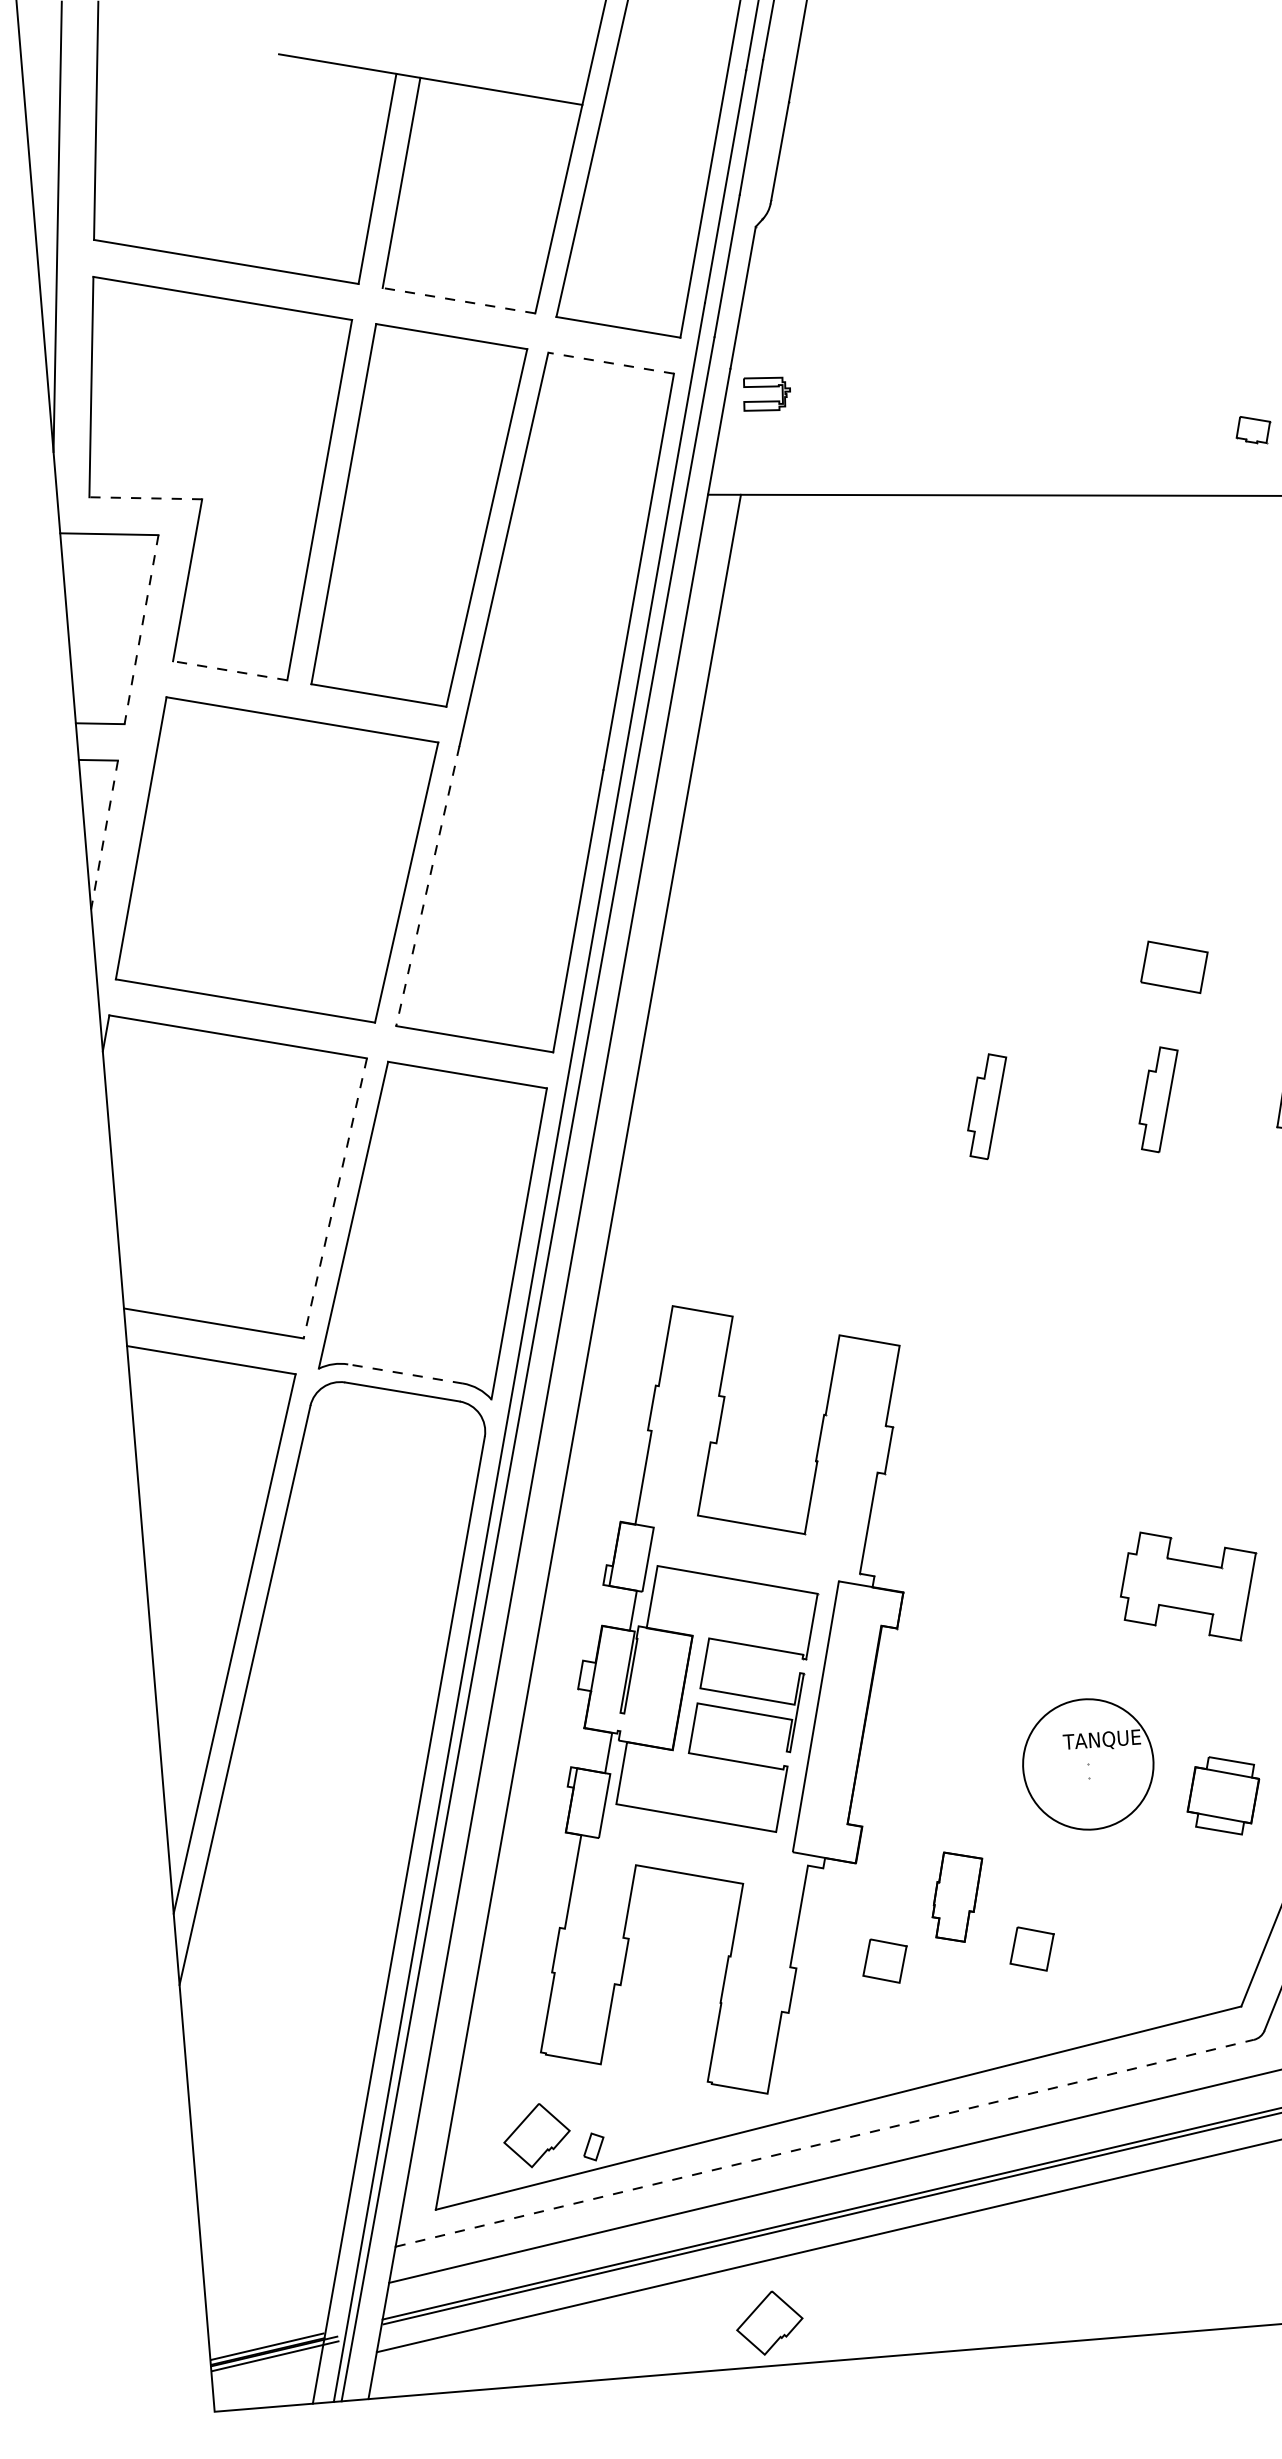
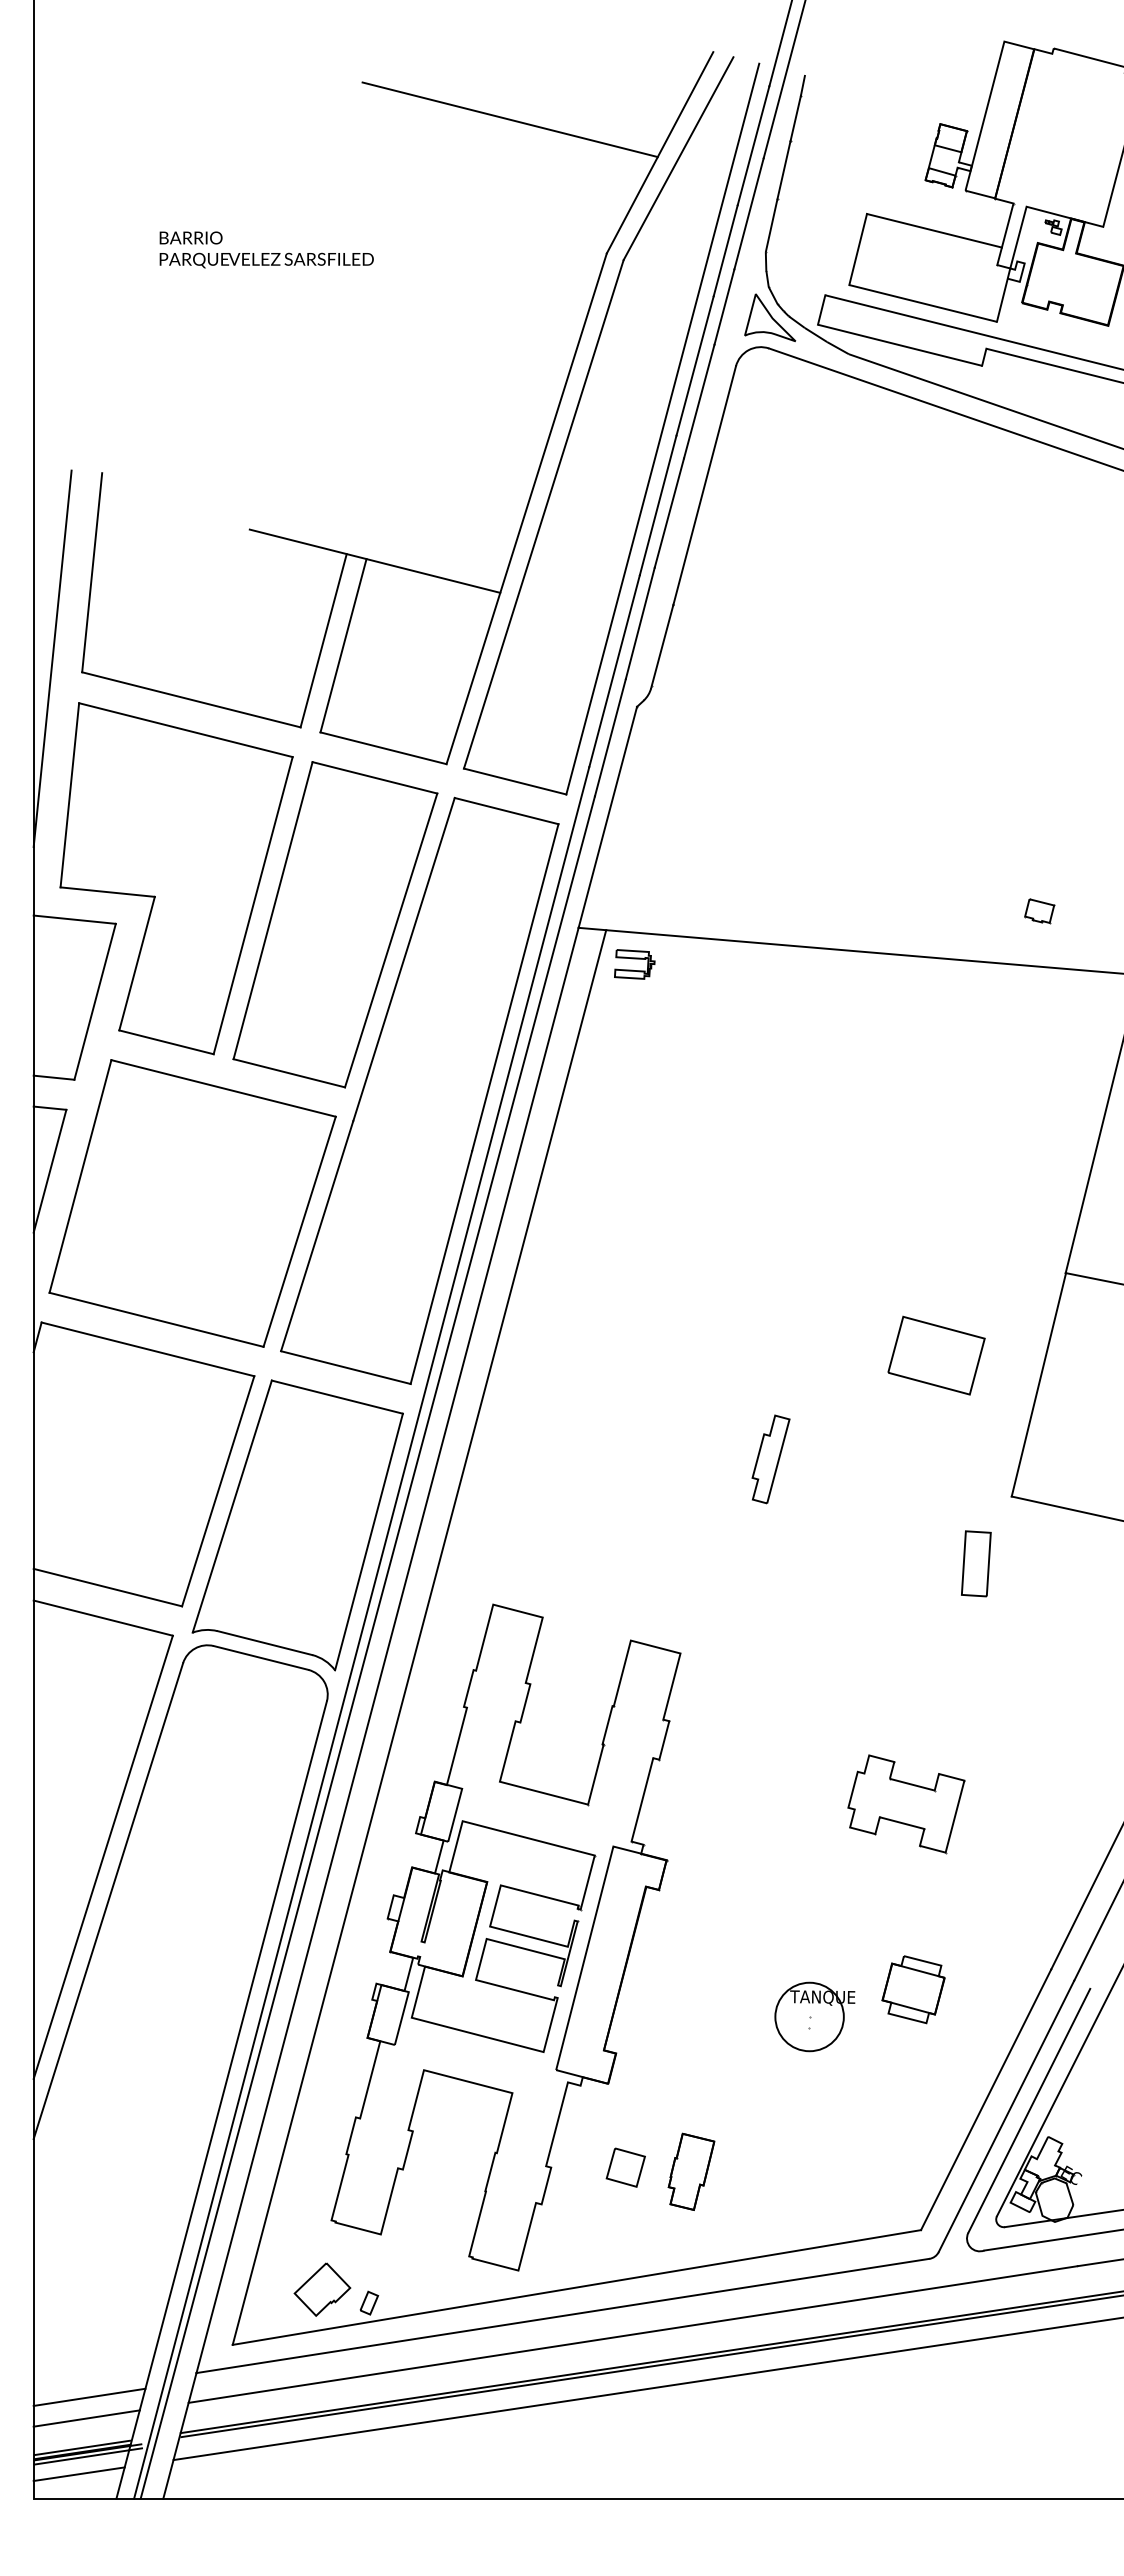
line: (458, 300) -> (383, 748), dashed -> solid
line: (611, 363) -> (506, 811), dashed -> solid
part: (766, 393) -> (634, 964), moved
line: (145, 498) -> (107, 892), dashed -> solid
line: (141, 629) -> (95, 1001), dashed -> solid
line: (230, 670) -> (166, 1042), dashed -> solid
line: (105, 835) -> (50, 1171), dashed -> solid
line: (428, 886) -> (317, 1236), dashed -> solid
part: (1174, 967) -> (936, 1355), size x1.67
part: (1158, 1099) -> (914, 1465), removed
line: (335, 1198) -> (218, 1491), dashed -> solid
part: (1242, 1210) -> (976, 1563), added
line: (405, 1374) -> (264, 1643), dashed -> solid
part: (1189, 1587) -> (906, 1804), moved
circle: (1088, 1763) -> (809, 2016), size x0.62
part: (1223, 1795) -> (913, 1989), moved
part: (958, 1896) -> (691, 2171), moved
part: (1031, 1948) -> (749, 2167), removed
line: (824, 2142) -> (562, 2315), dashed -> solid
line: (270, 2285) -> (89, 2396), added
line: (269, 2311) -> (86, 2418), added
part: (769, 2322) -> (504, 2462), removed
line: (265, 2378) -> (78, 2474), added

